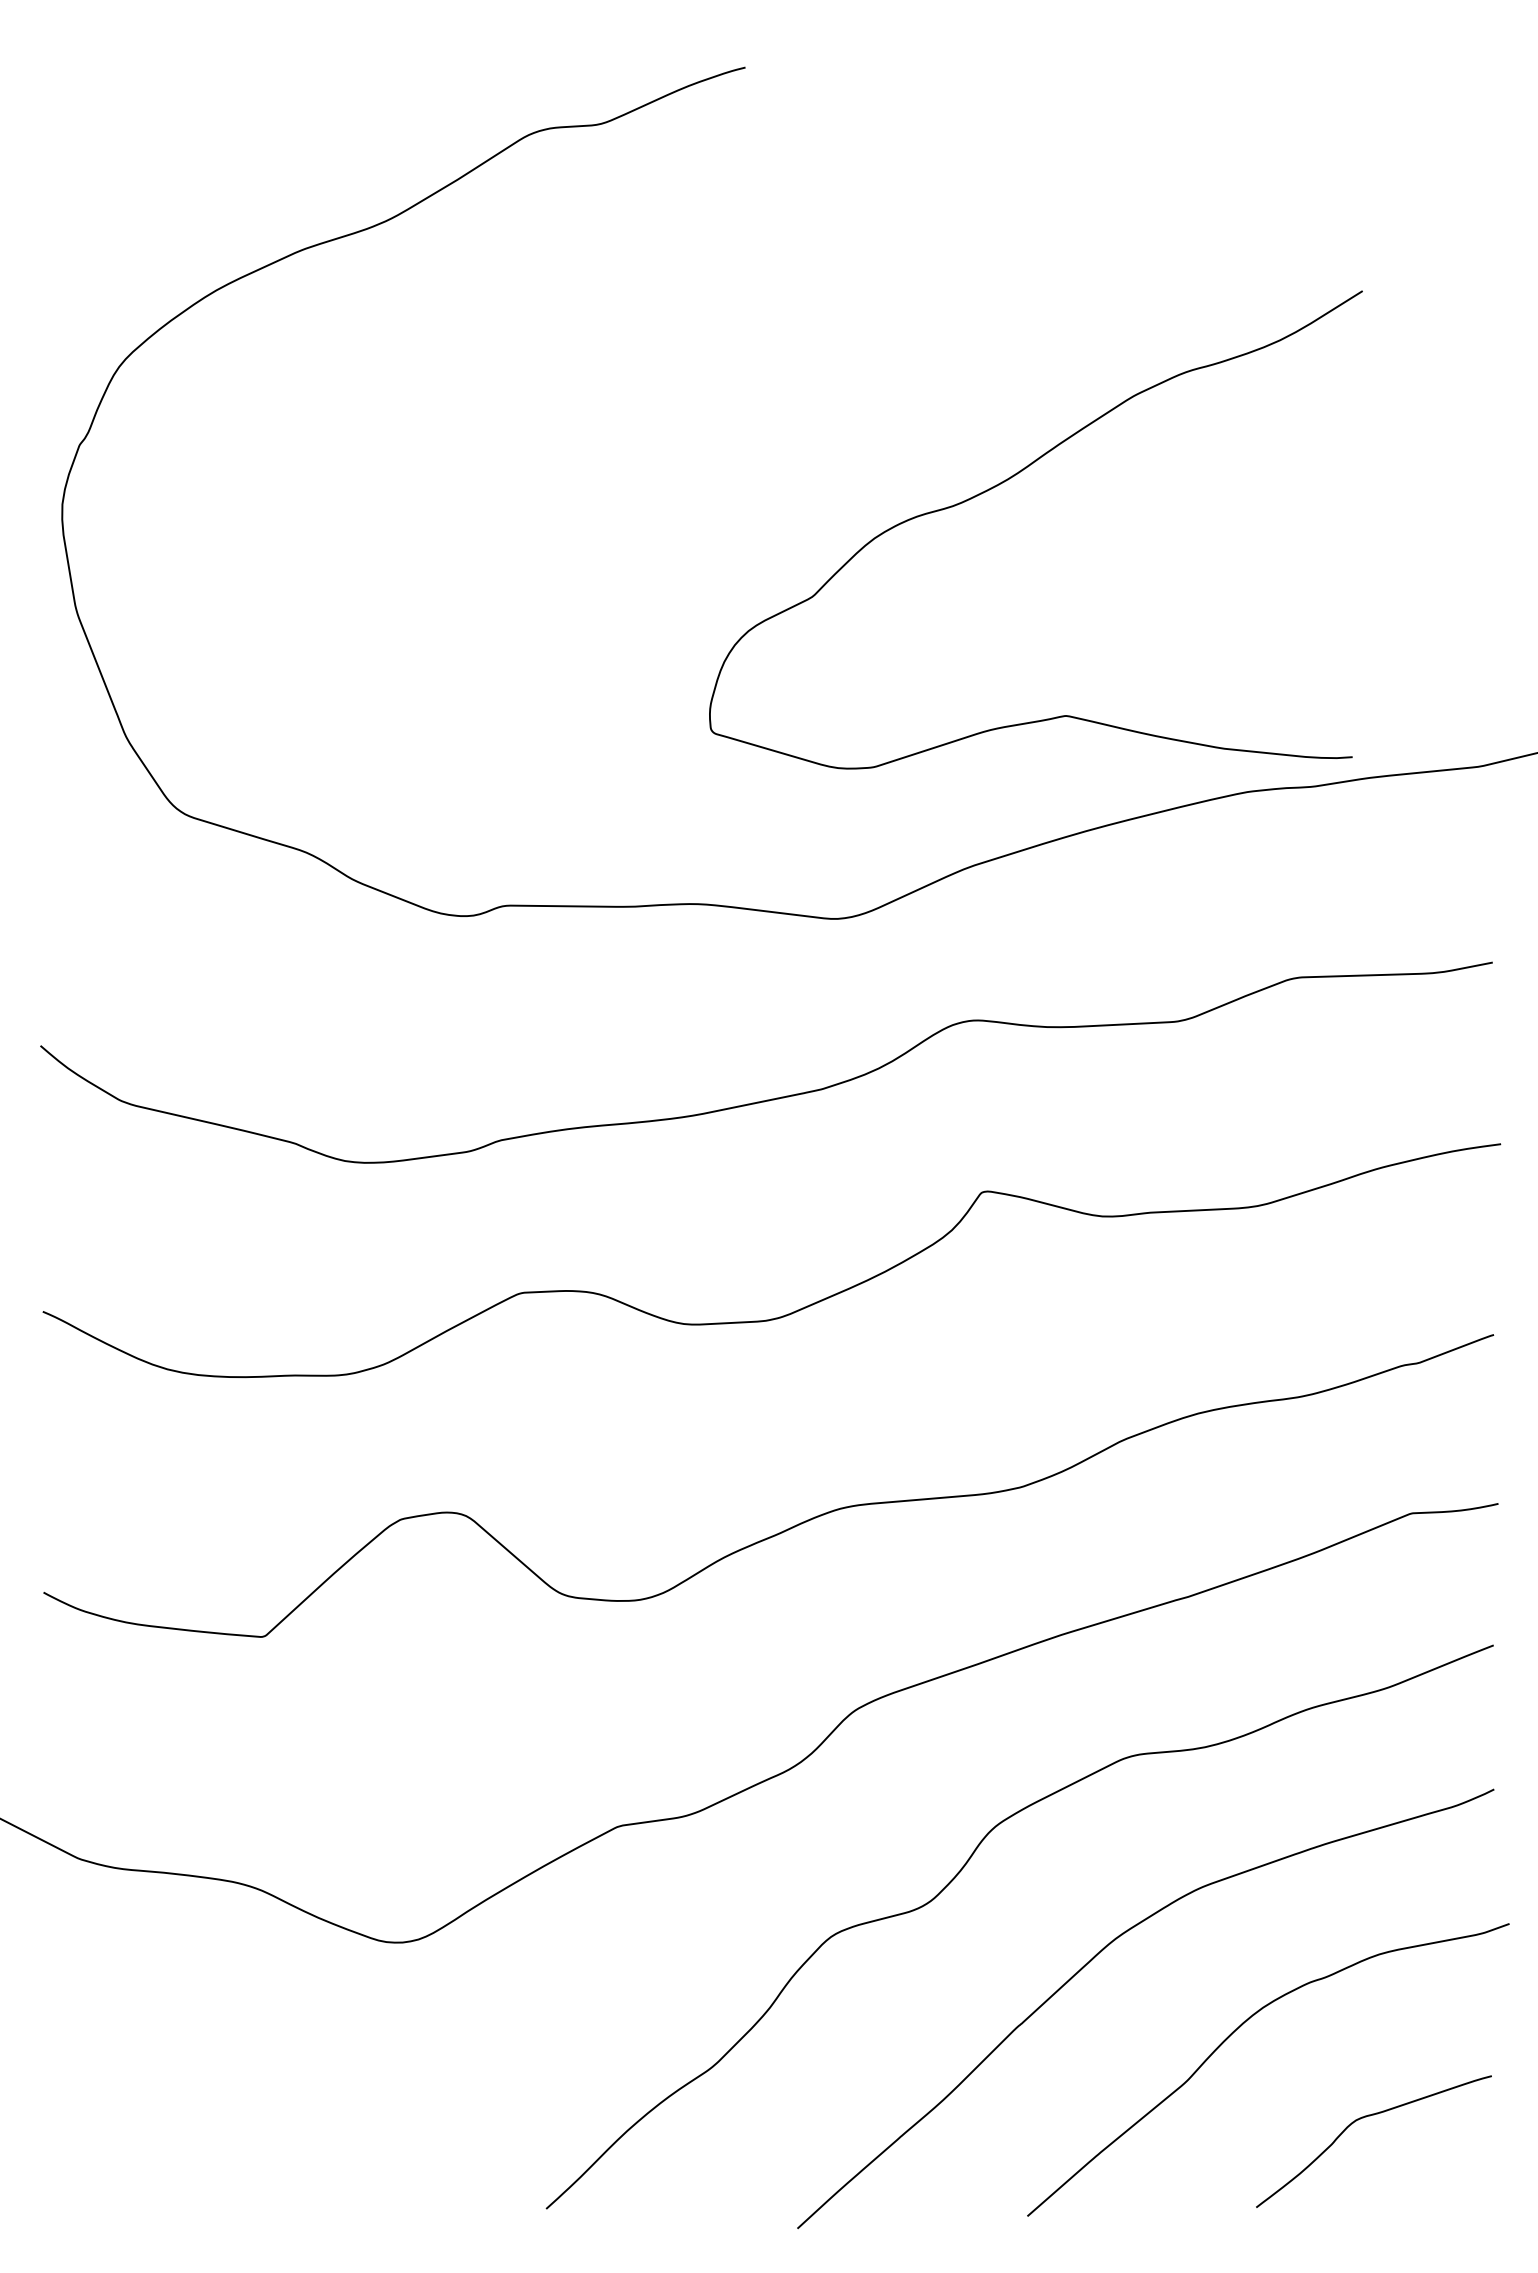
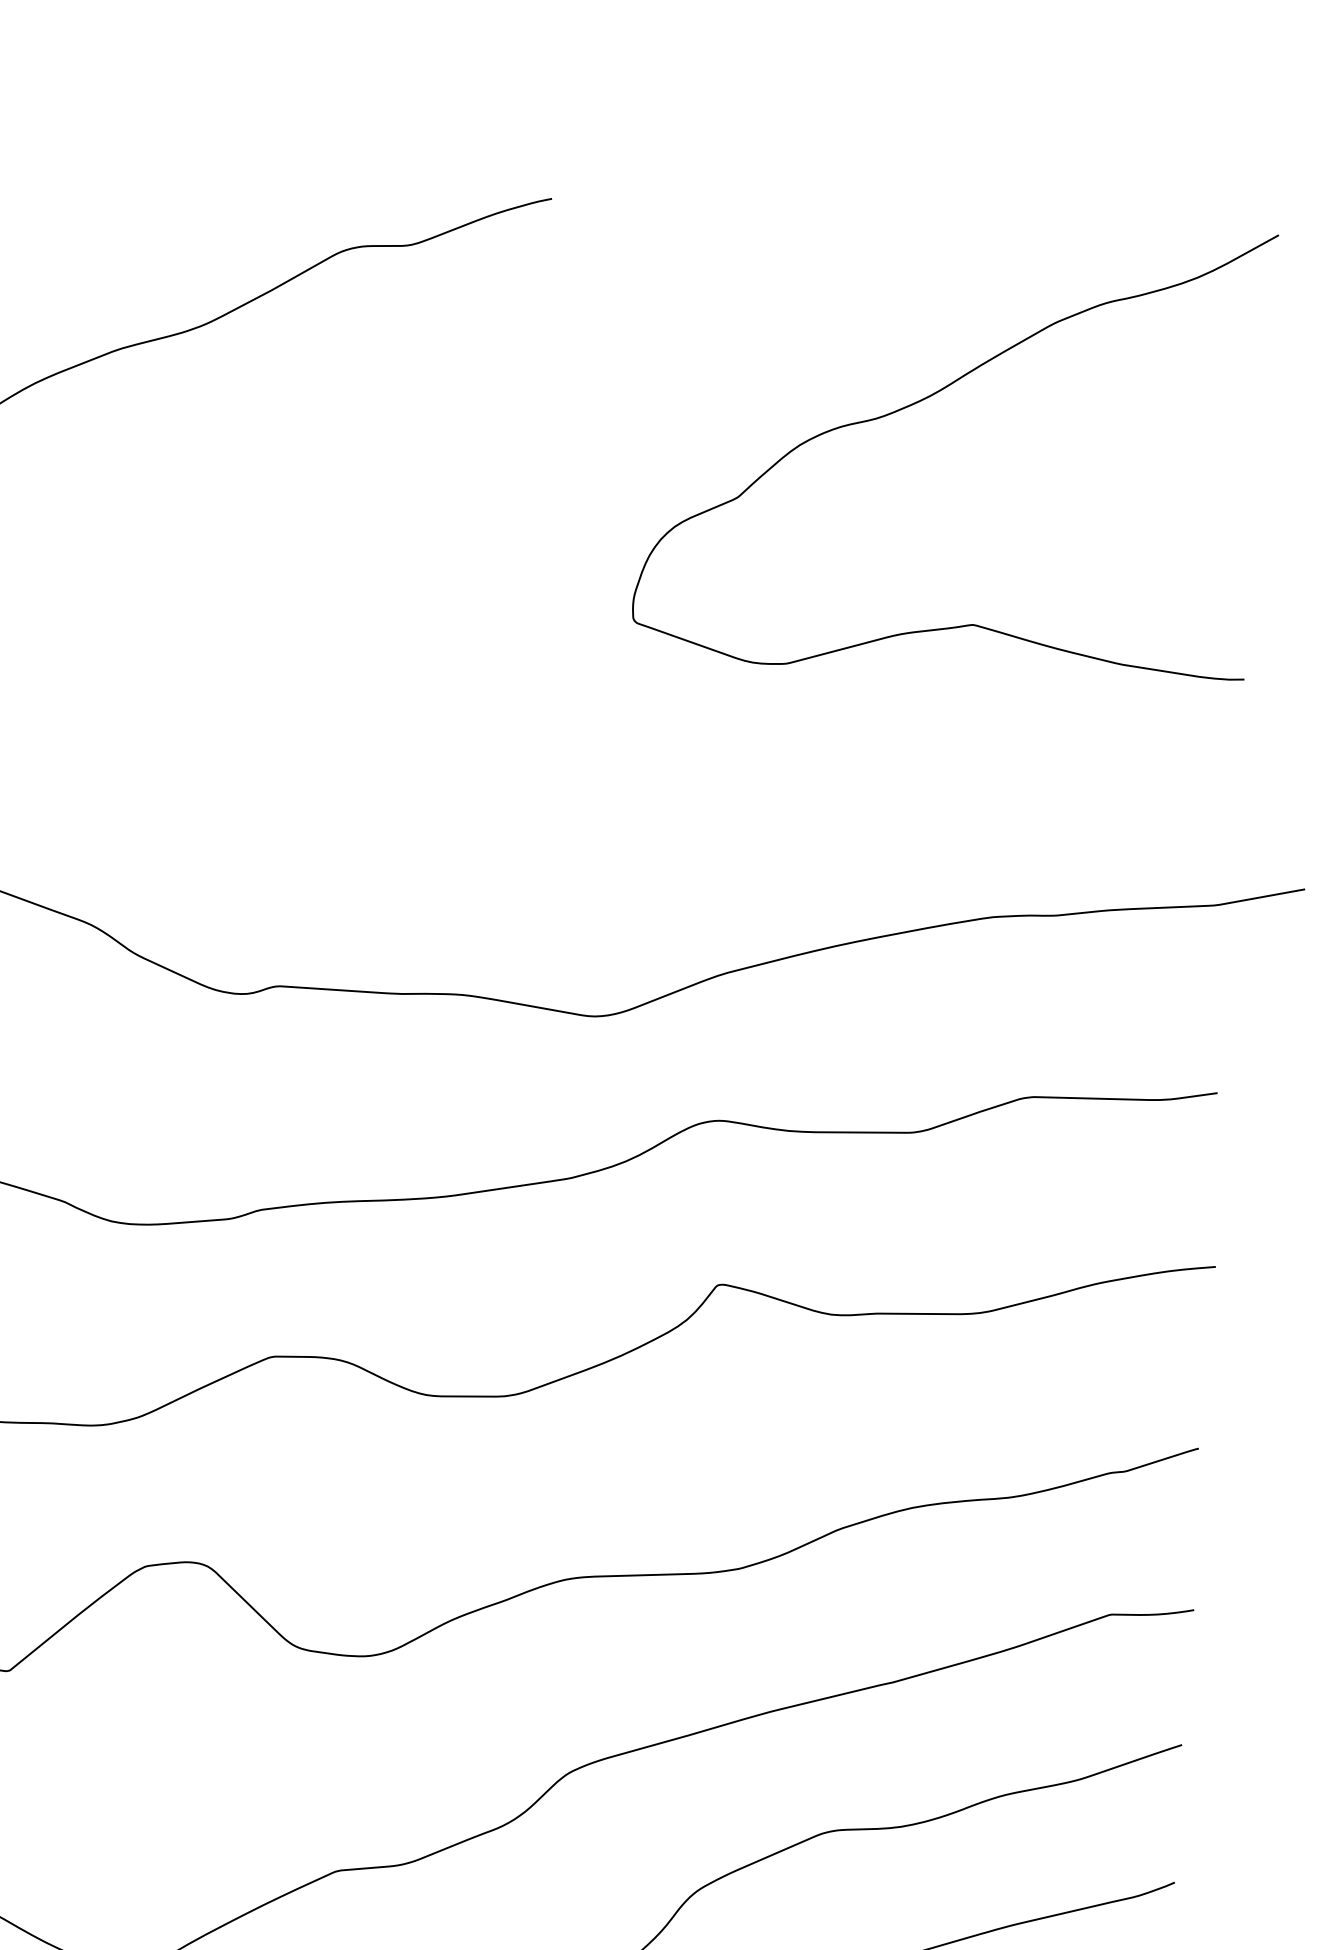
curve: (1008, 480) -> (930, 397), moved

